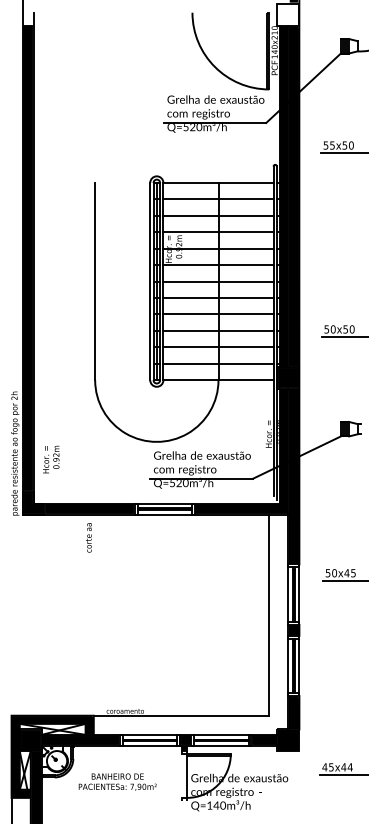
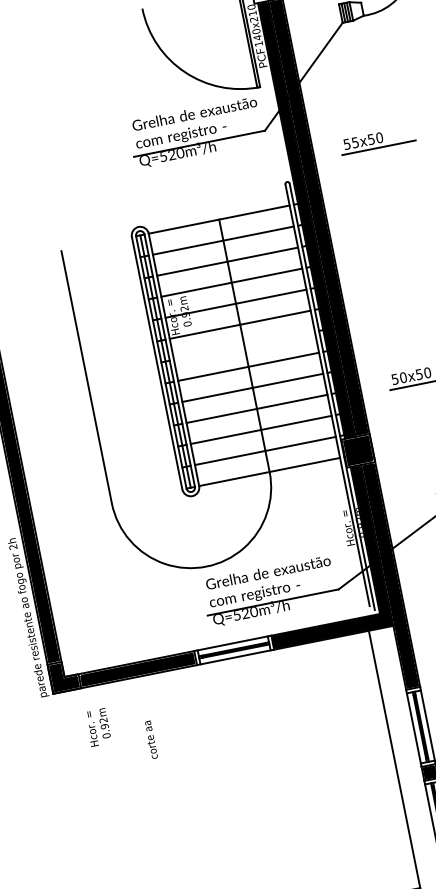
line: (218, 281) -> (244, 345), removed
text: (51, 459) -> (98, 727), moved
text: (88, 537) -> (150, 739), moved

